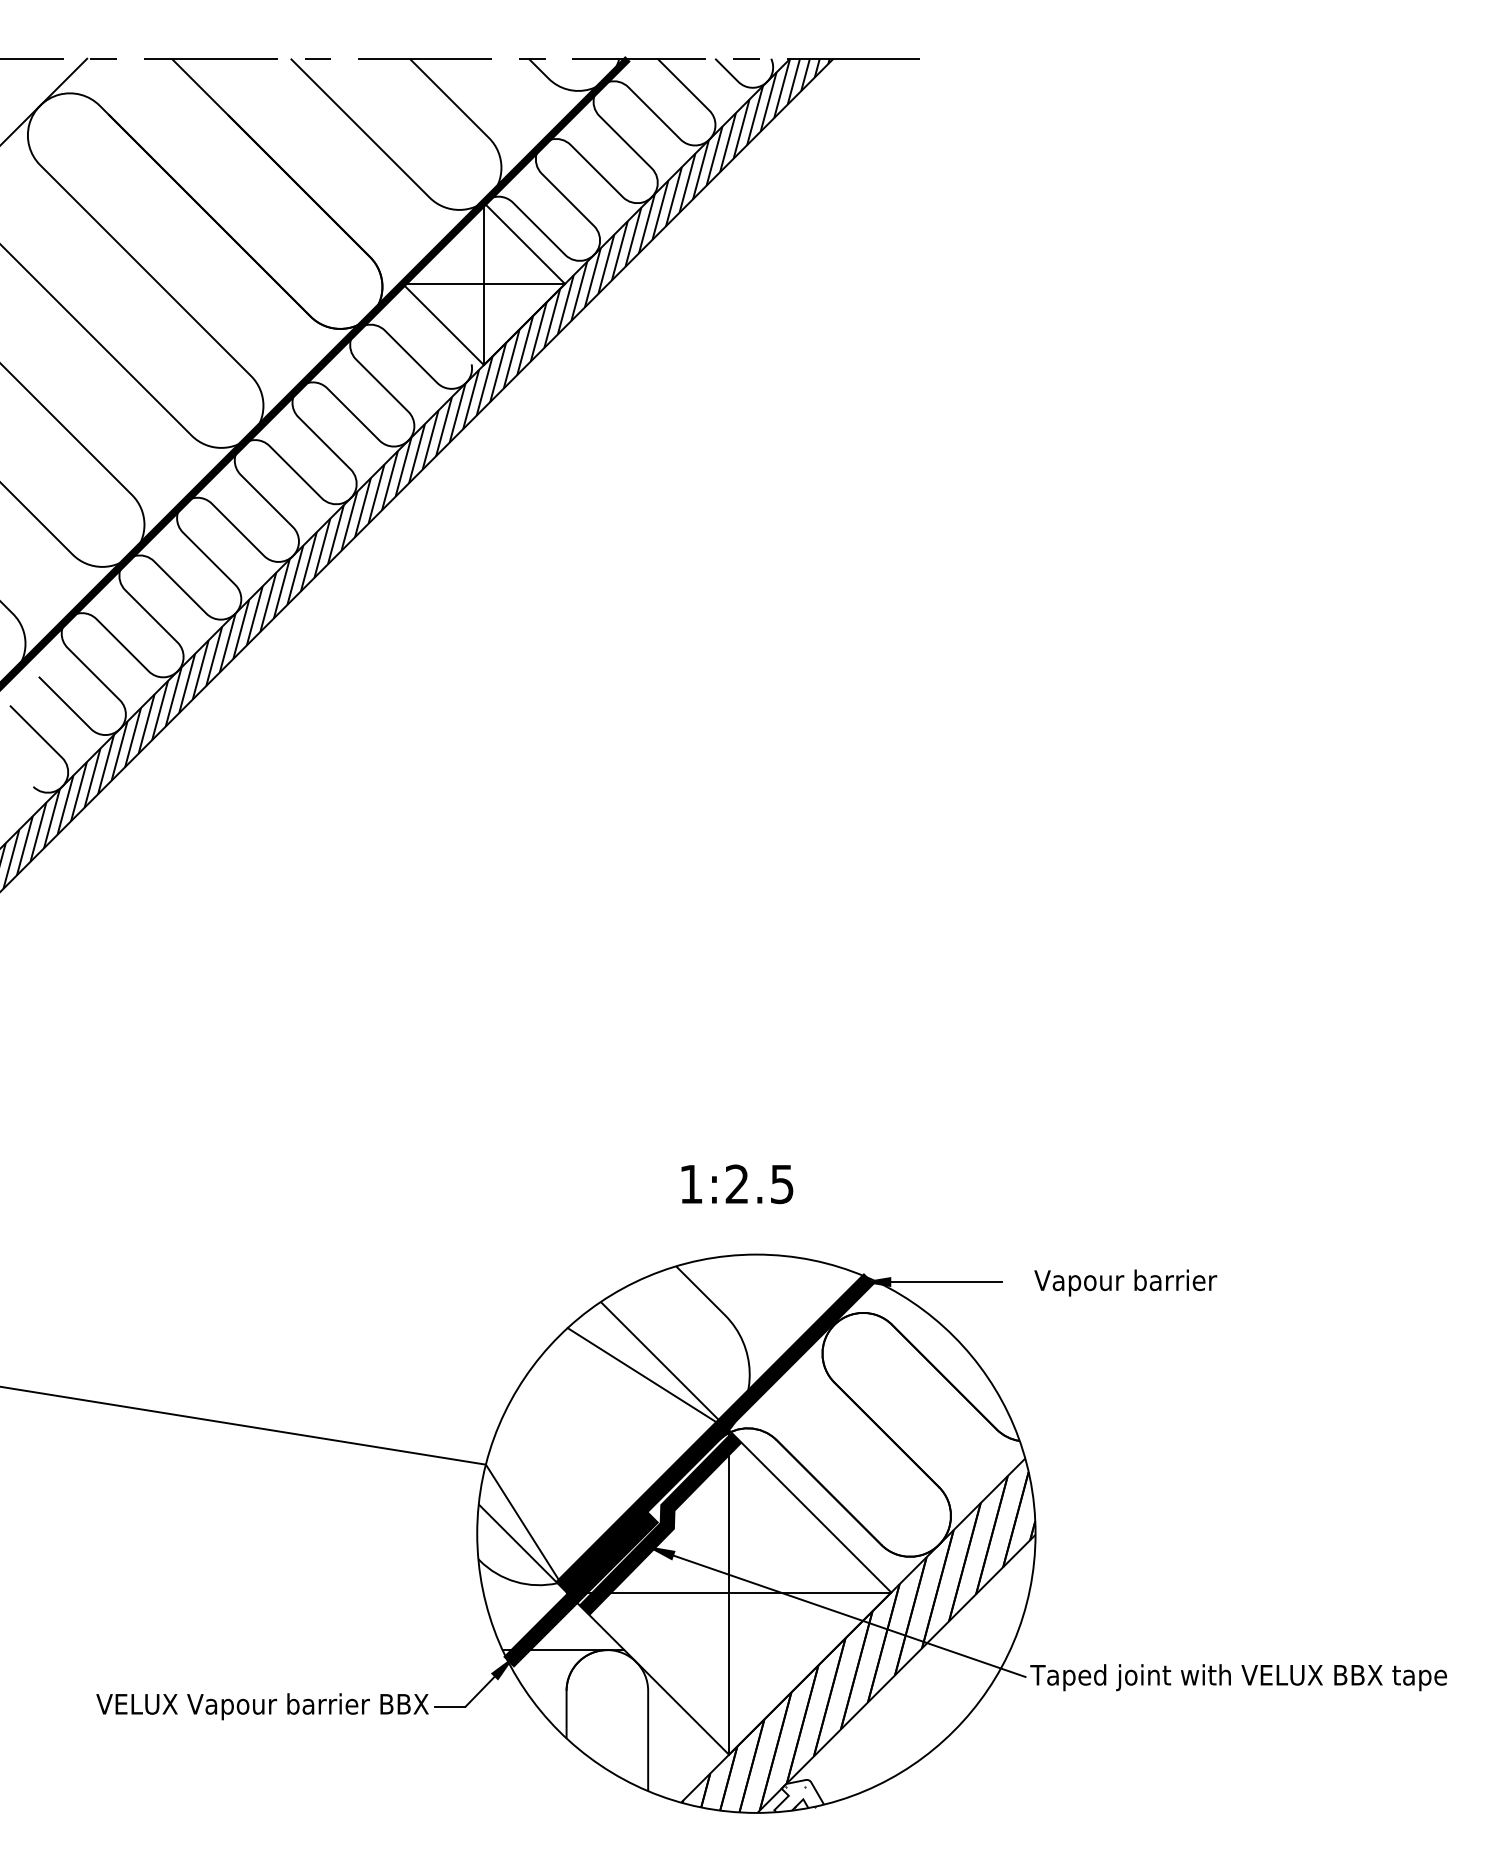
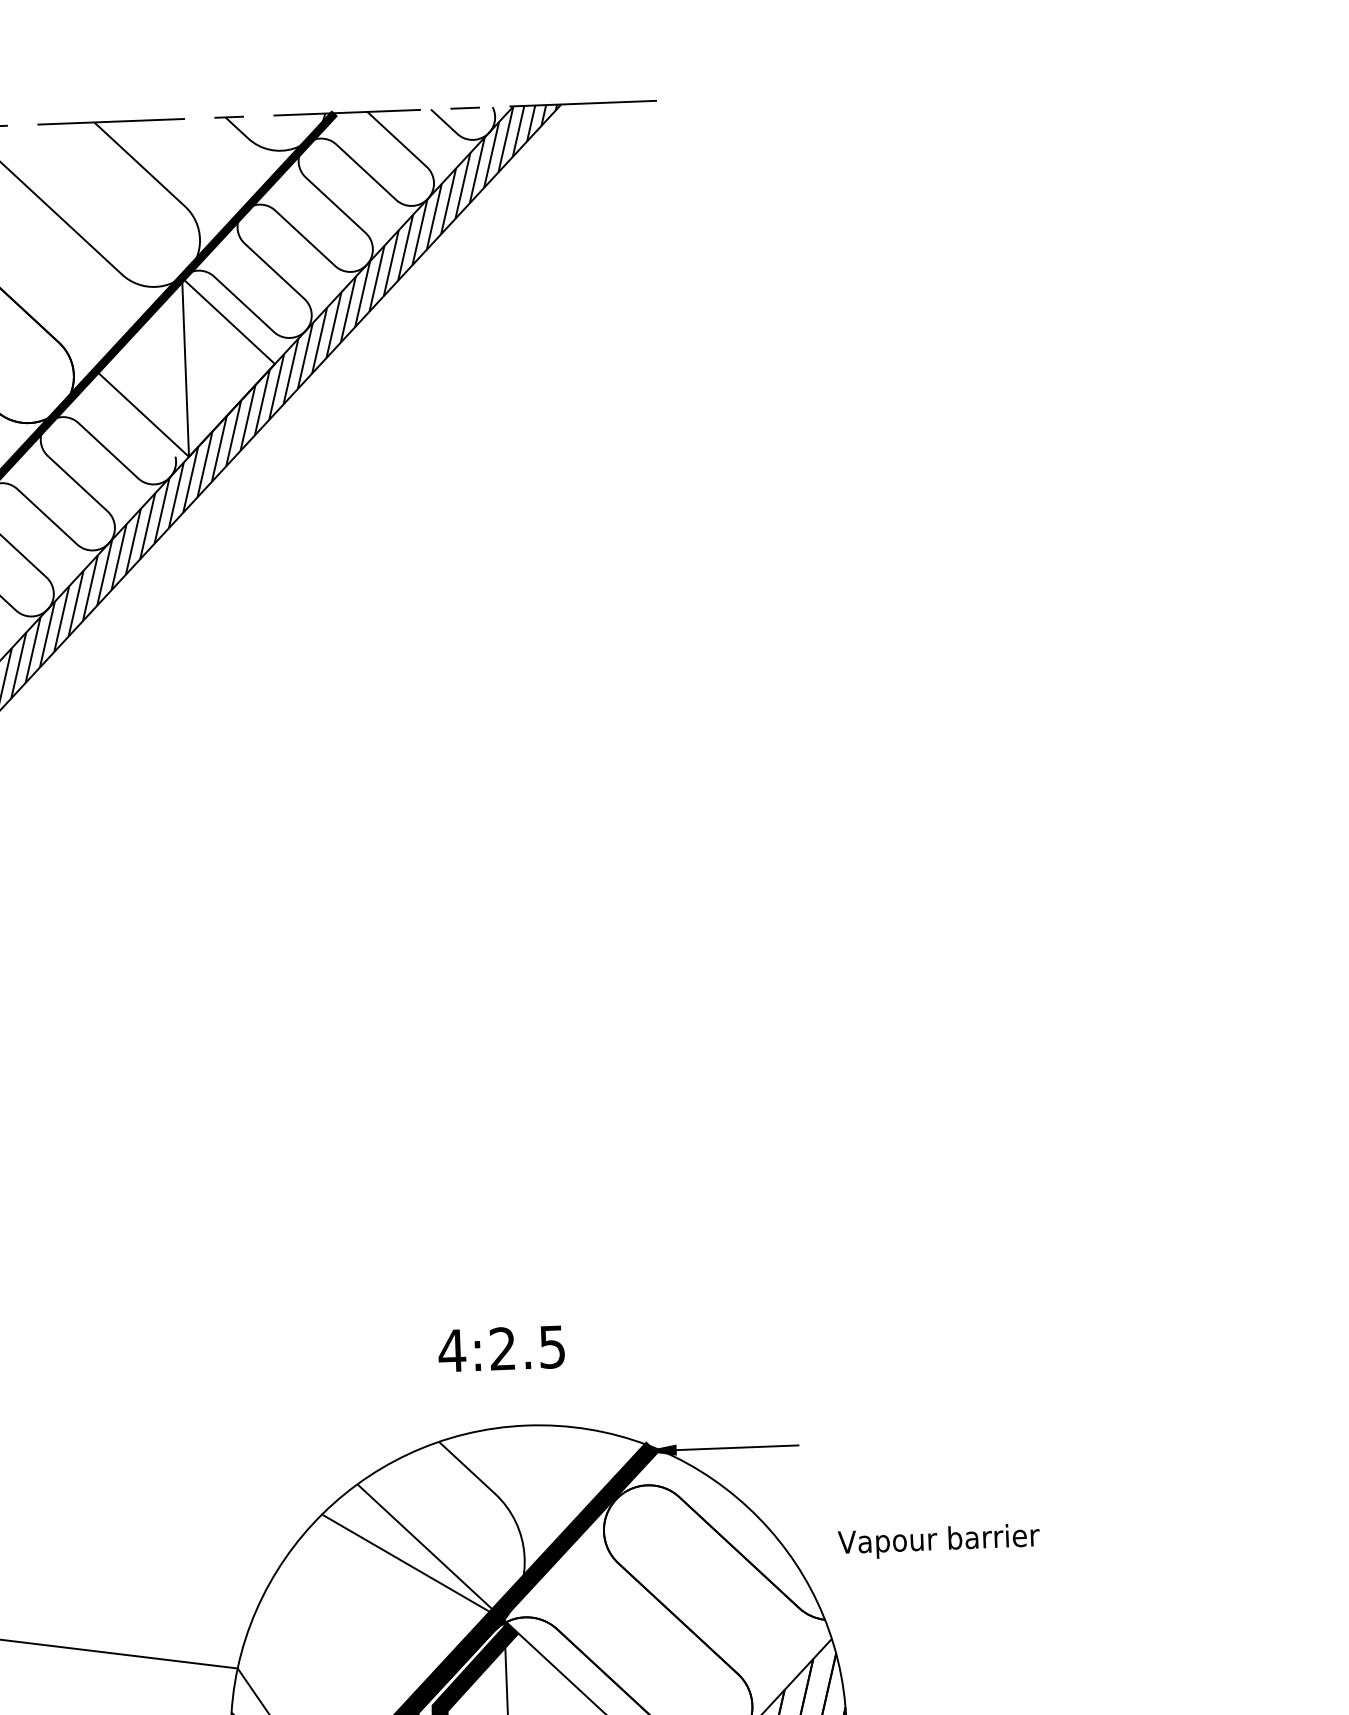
line: (483, 283) -> (185, 366), removed
text: (690, 1184) -> (451, 1351), 1:2.5 -> 4:2.5
text: (1125, 1282) -> (938, 1540), moved

